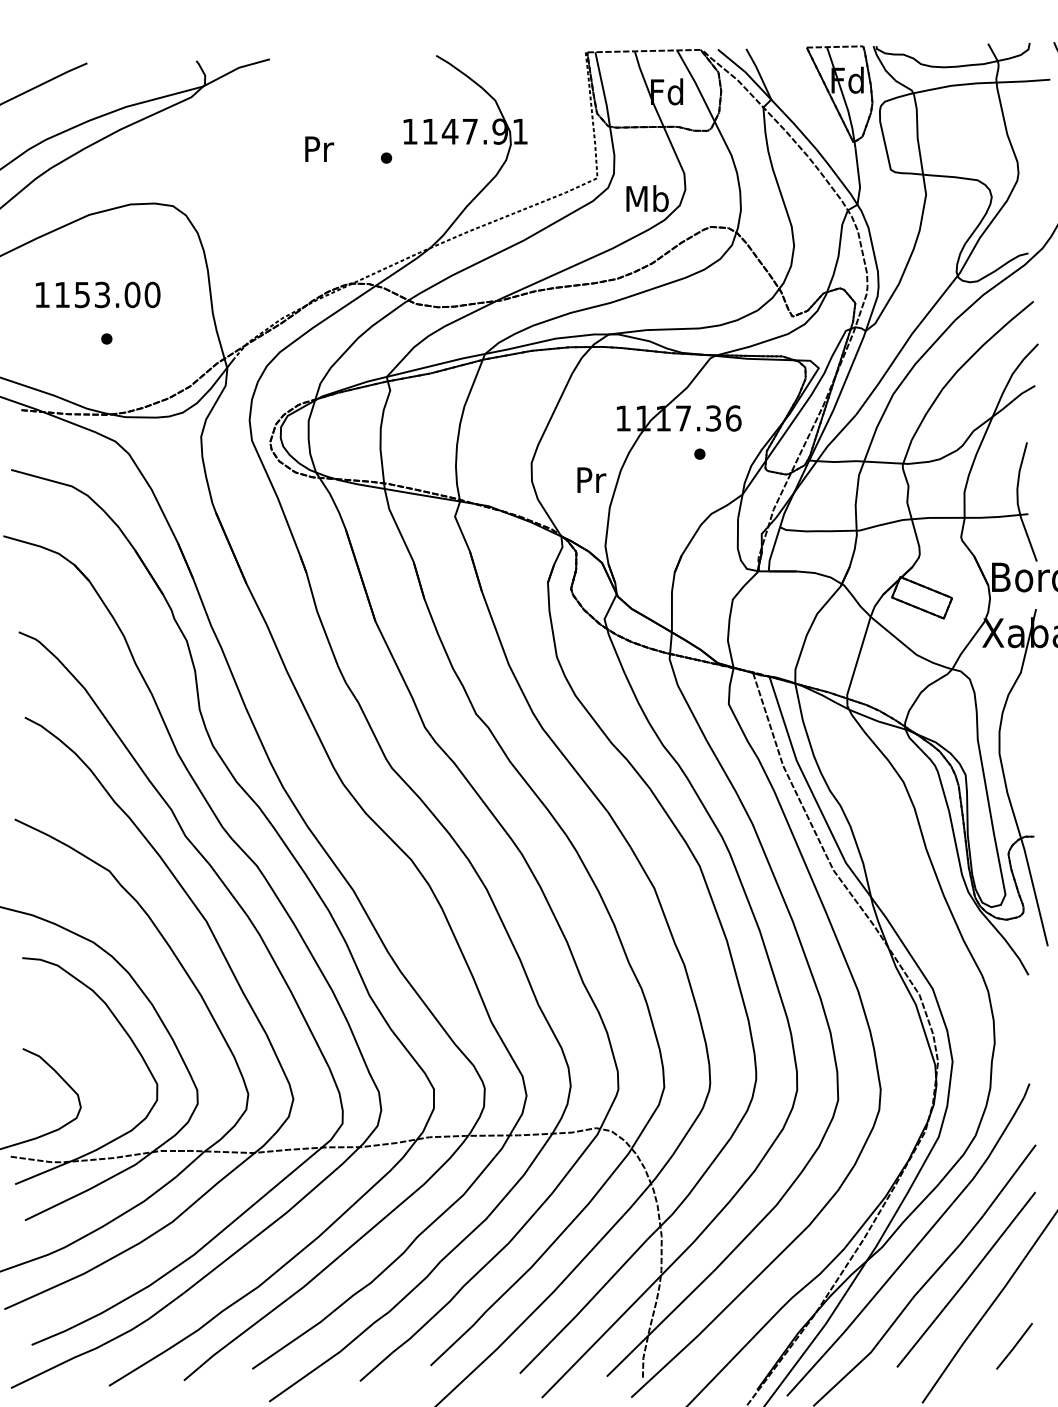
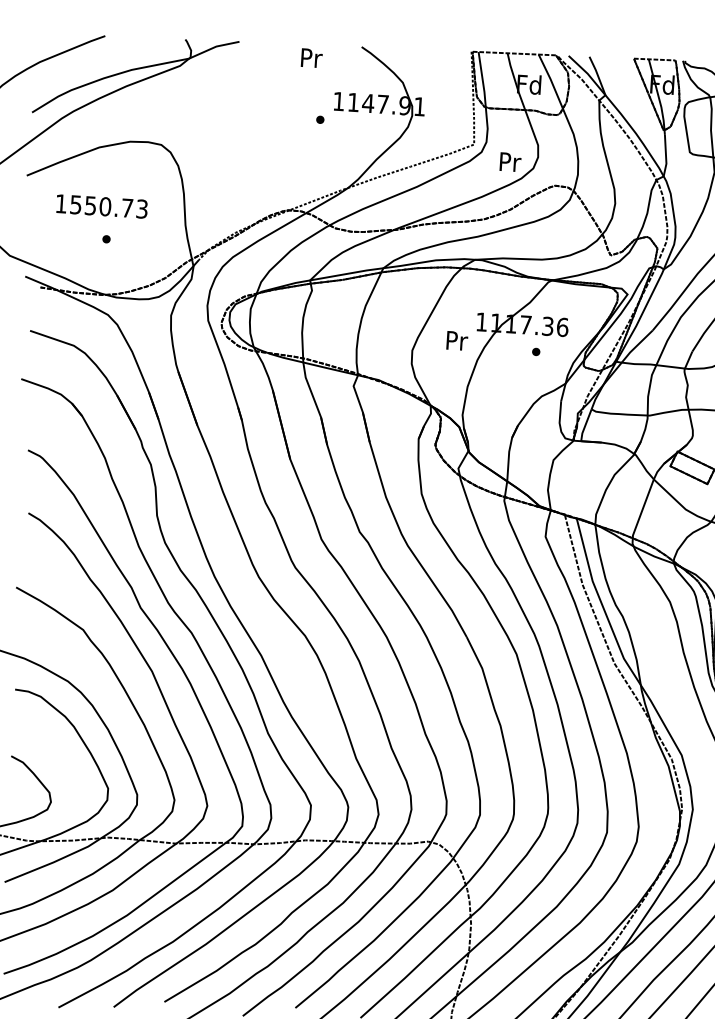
text: (319, 148) -> (311, 57), moved
text: (647, 198) -> (509, 161), Mb -> Pr
text: (107, 294) -> (109, 206), 1153.00 -> 1550.73
text: (591, 479) -> (457, 340), moved

